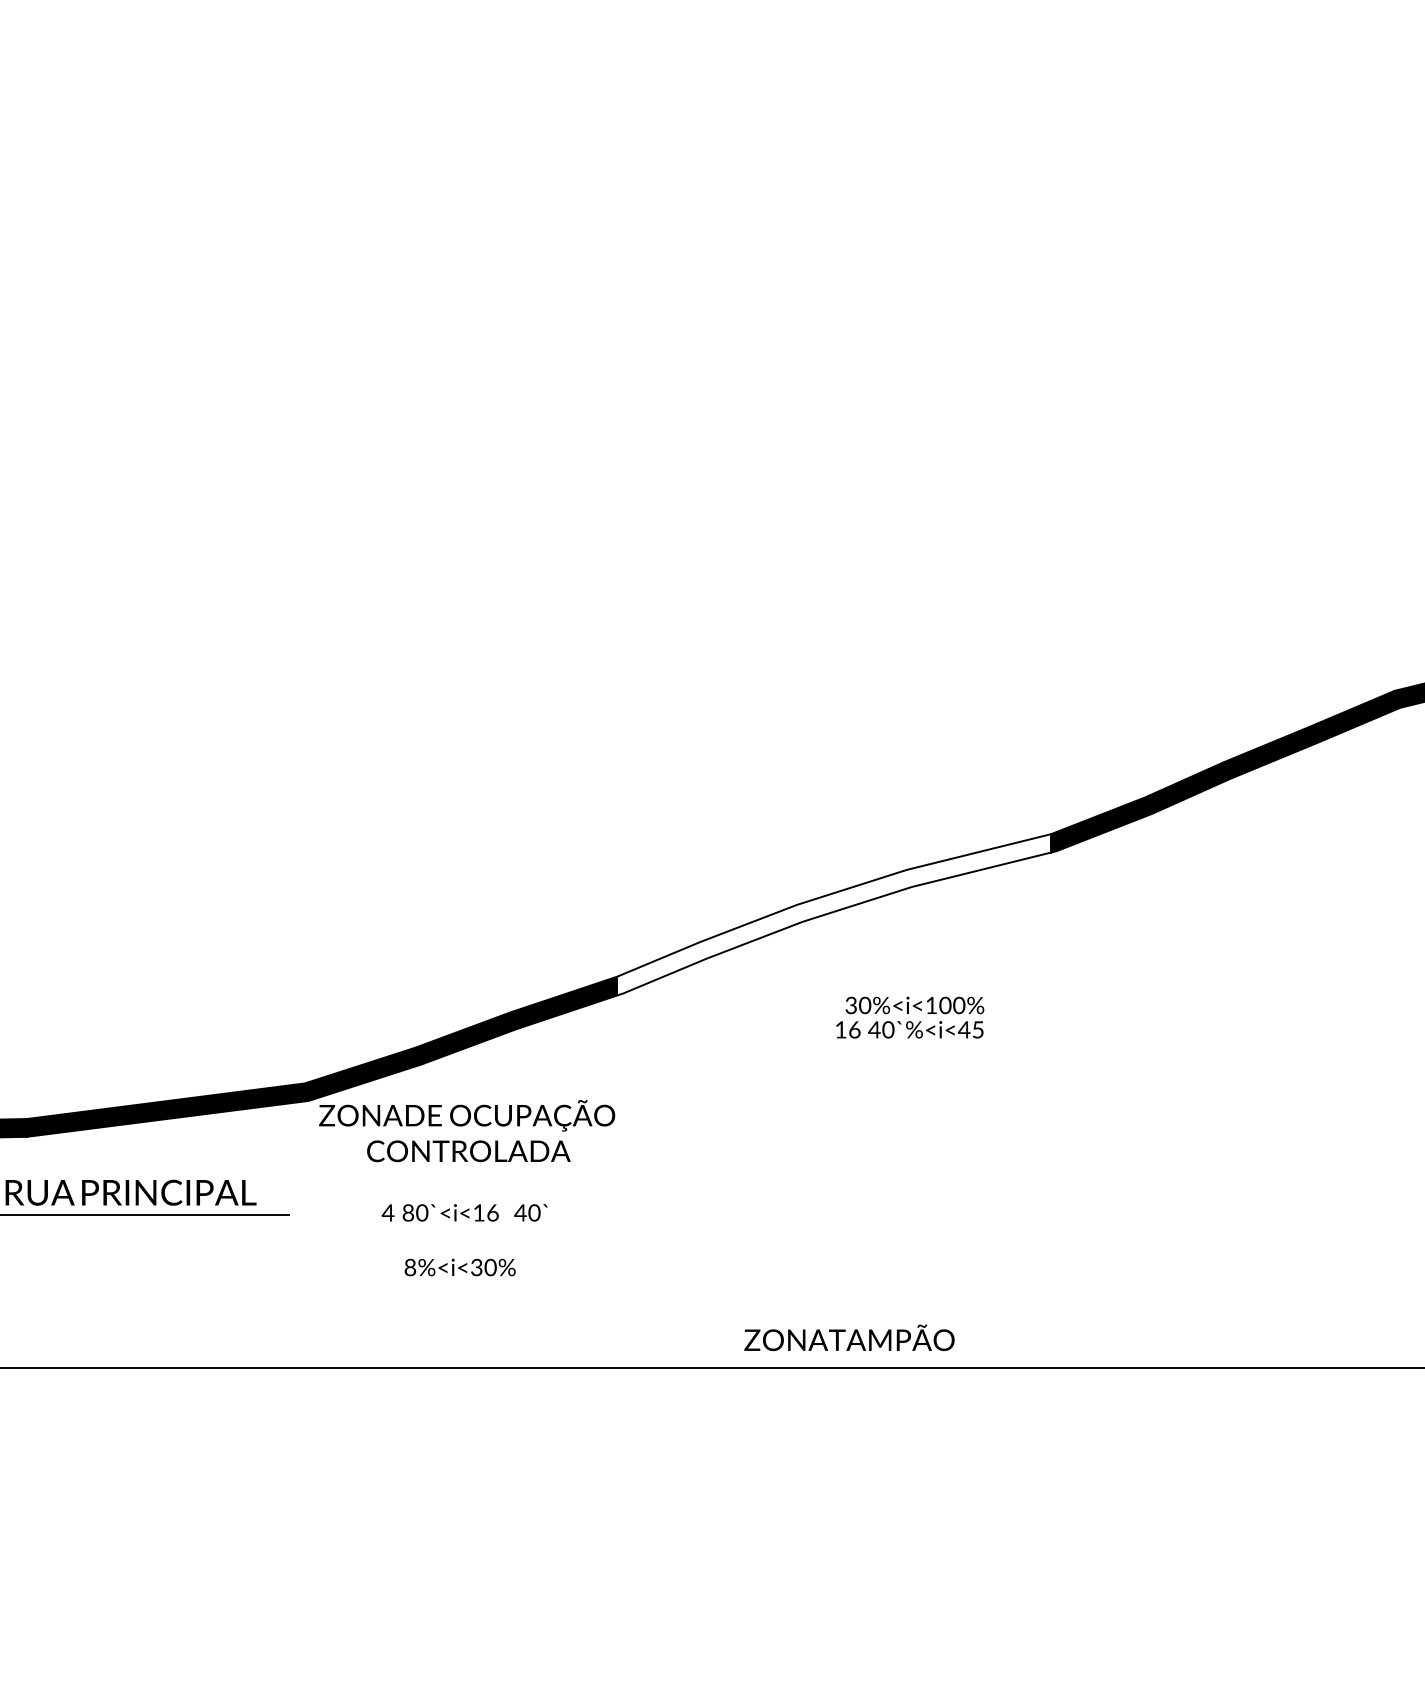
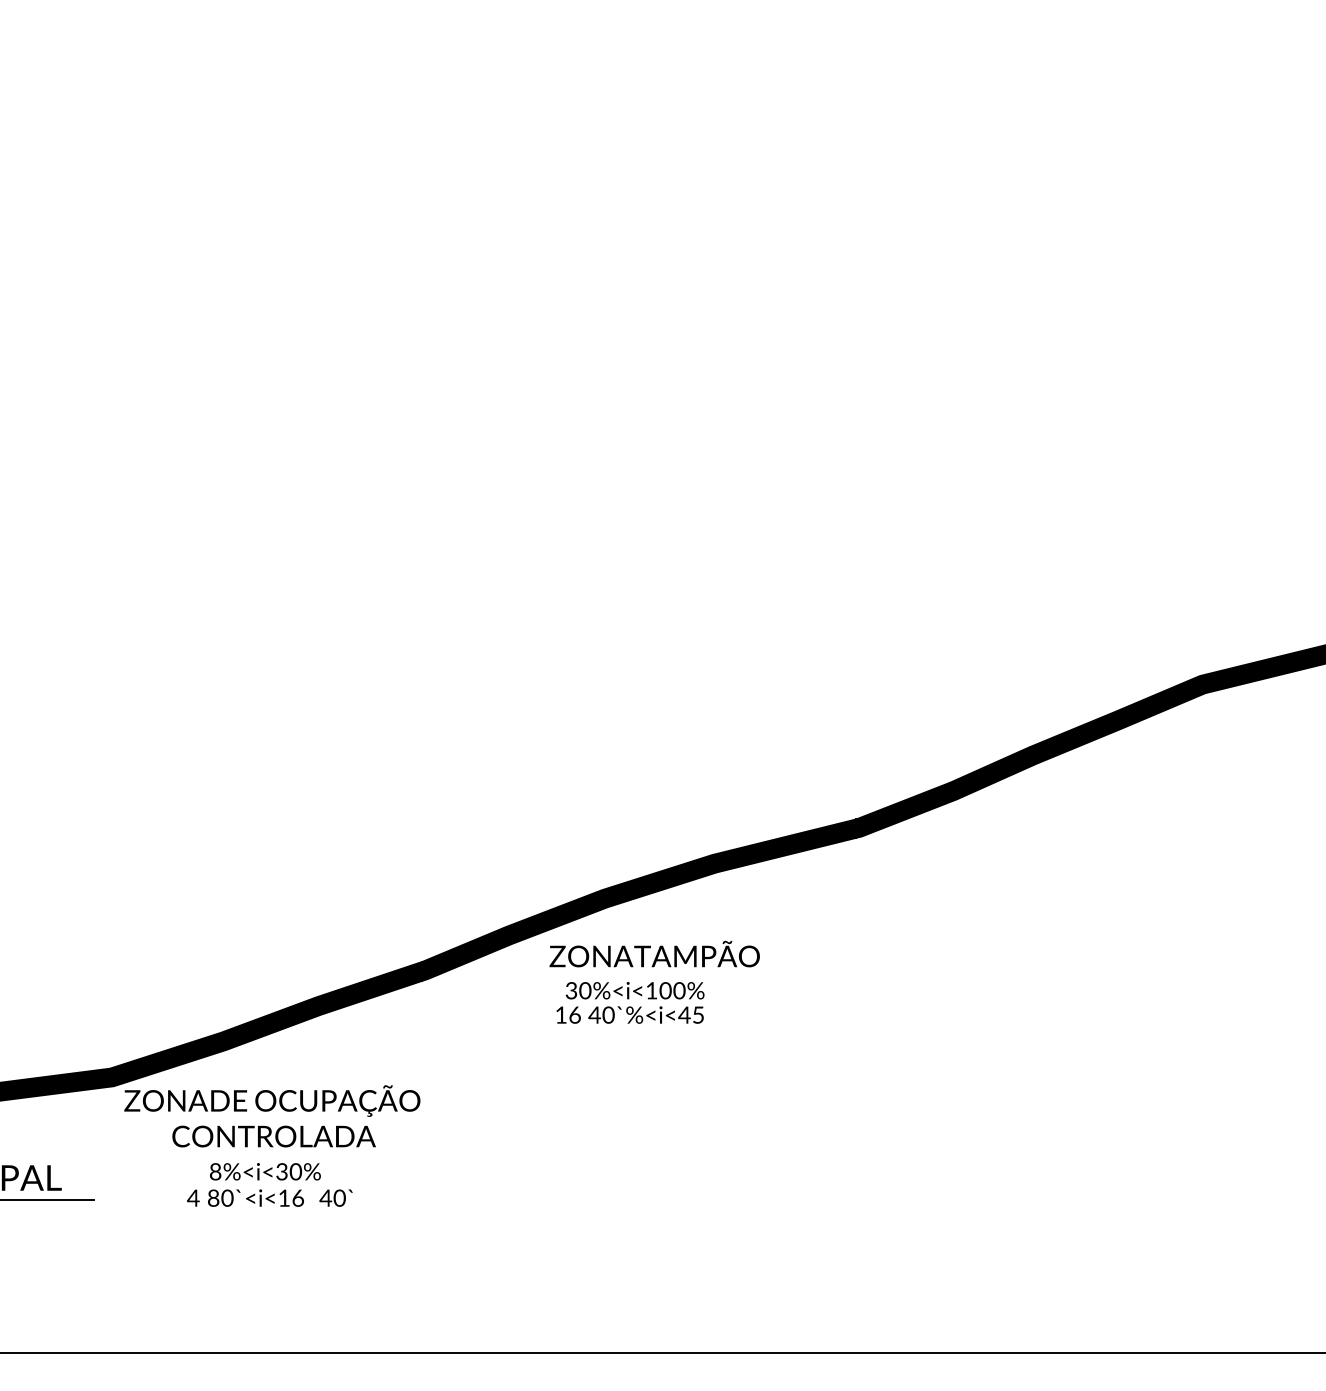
fill: (834, 914) -> (639, 899), added
text: (910, 1017) -> (630, 1002), moved
text: (459, 1267) -> (264, 1171), moved
text: (849, 1337) -> (654, 953), moved

